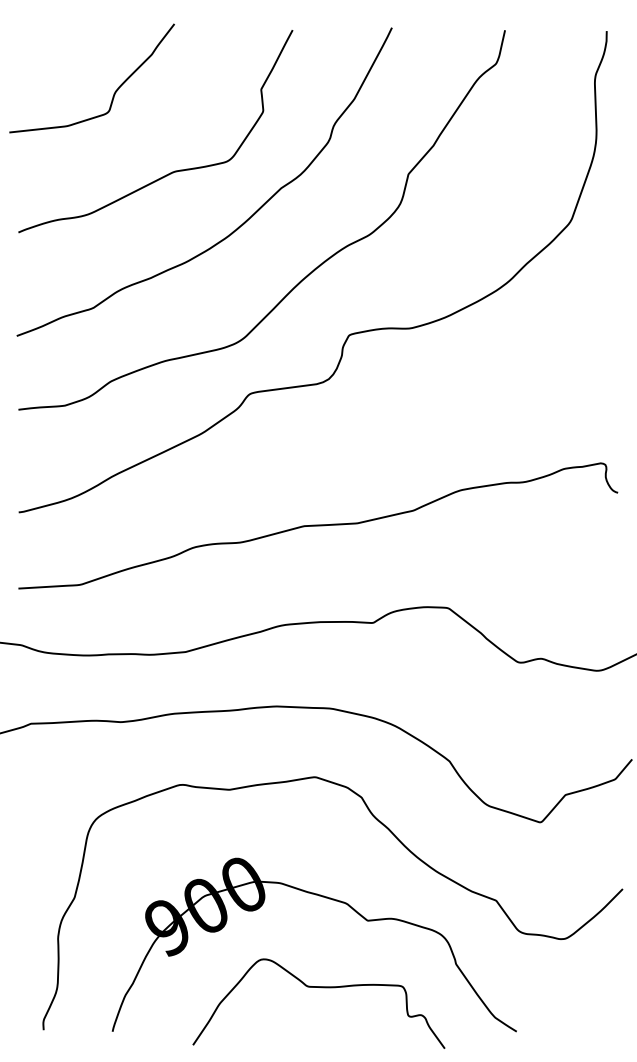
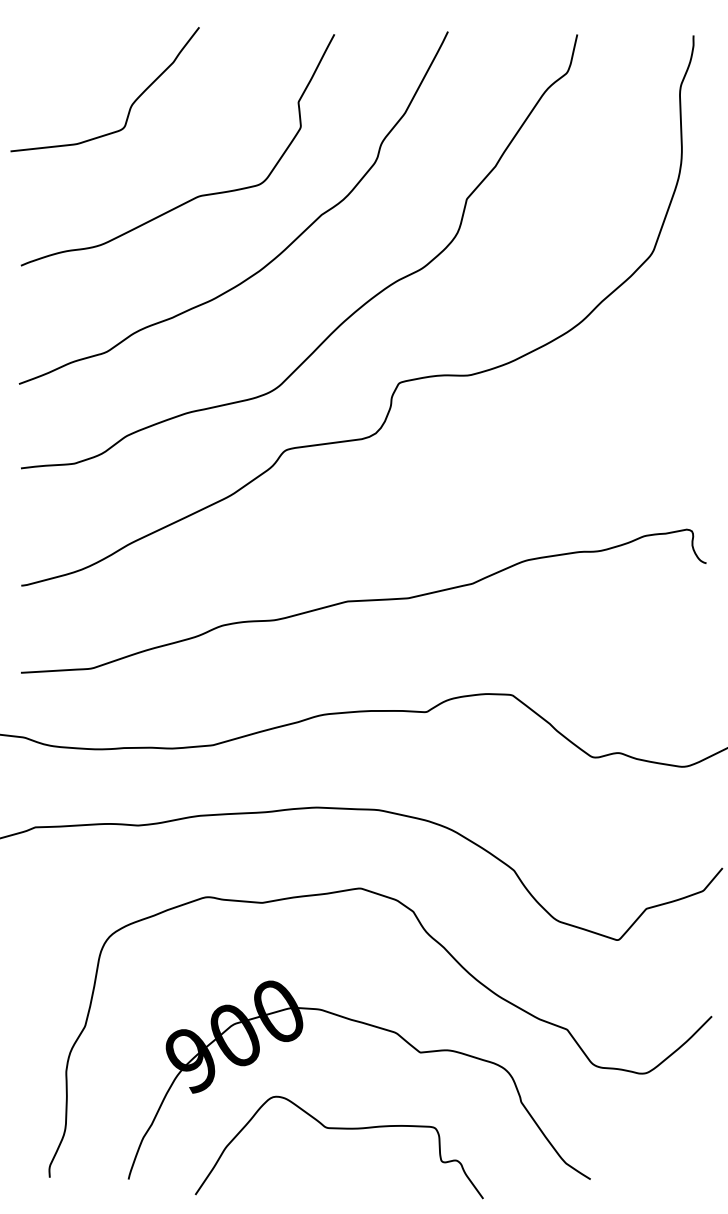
curve: (321, 988) -> (342, 1130), moved

